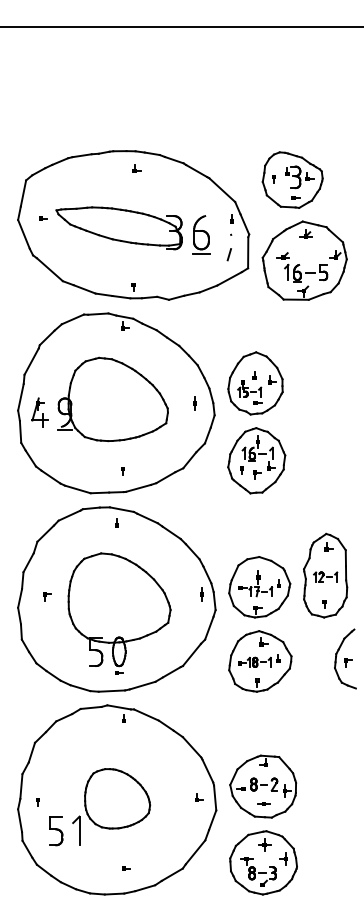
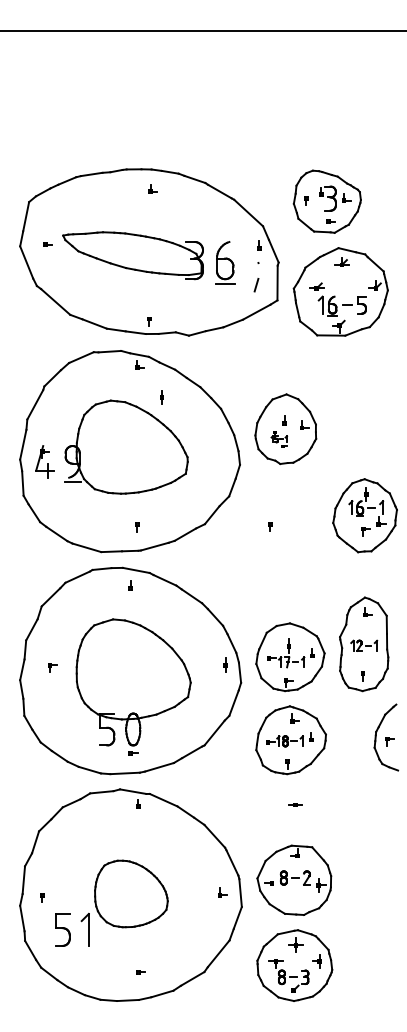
part: (249, 392) -> (279, 439), size x0.6
part: (194, 403) -> (161, 397), moved
part: (256, 460) -> (364, 515), moved
part: (264, 803) -> (295, 804), moved

